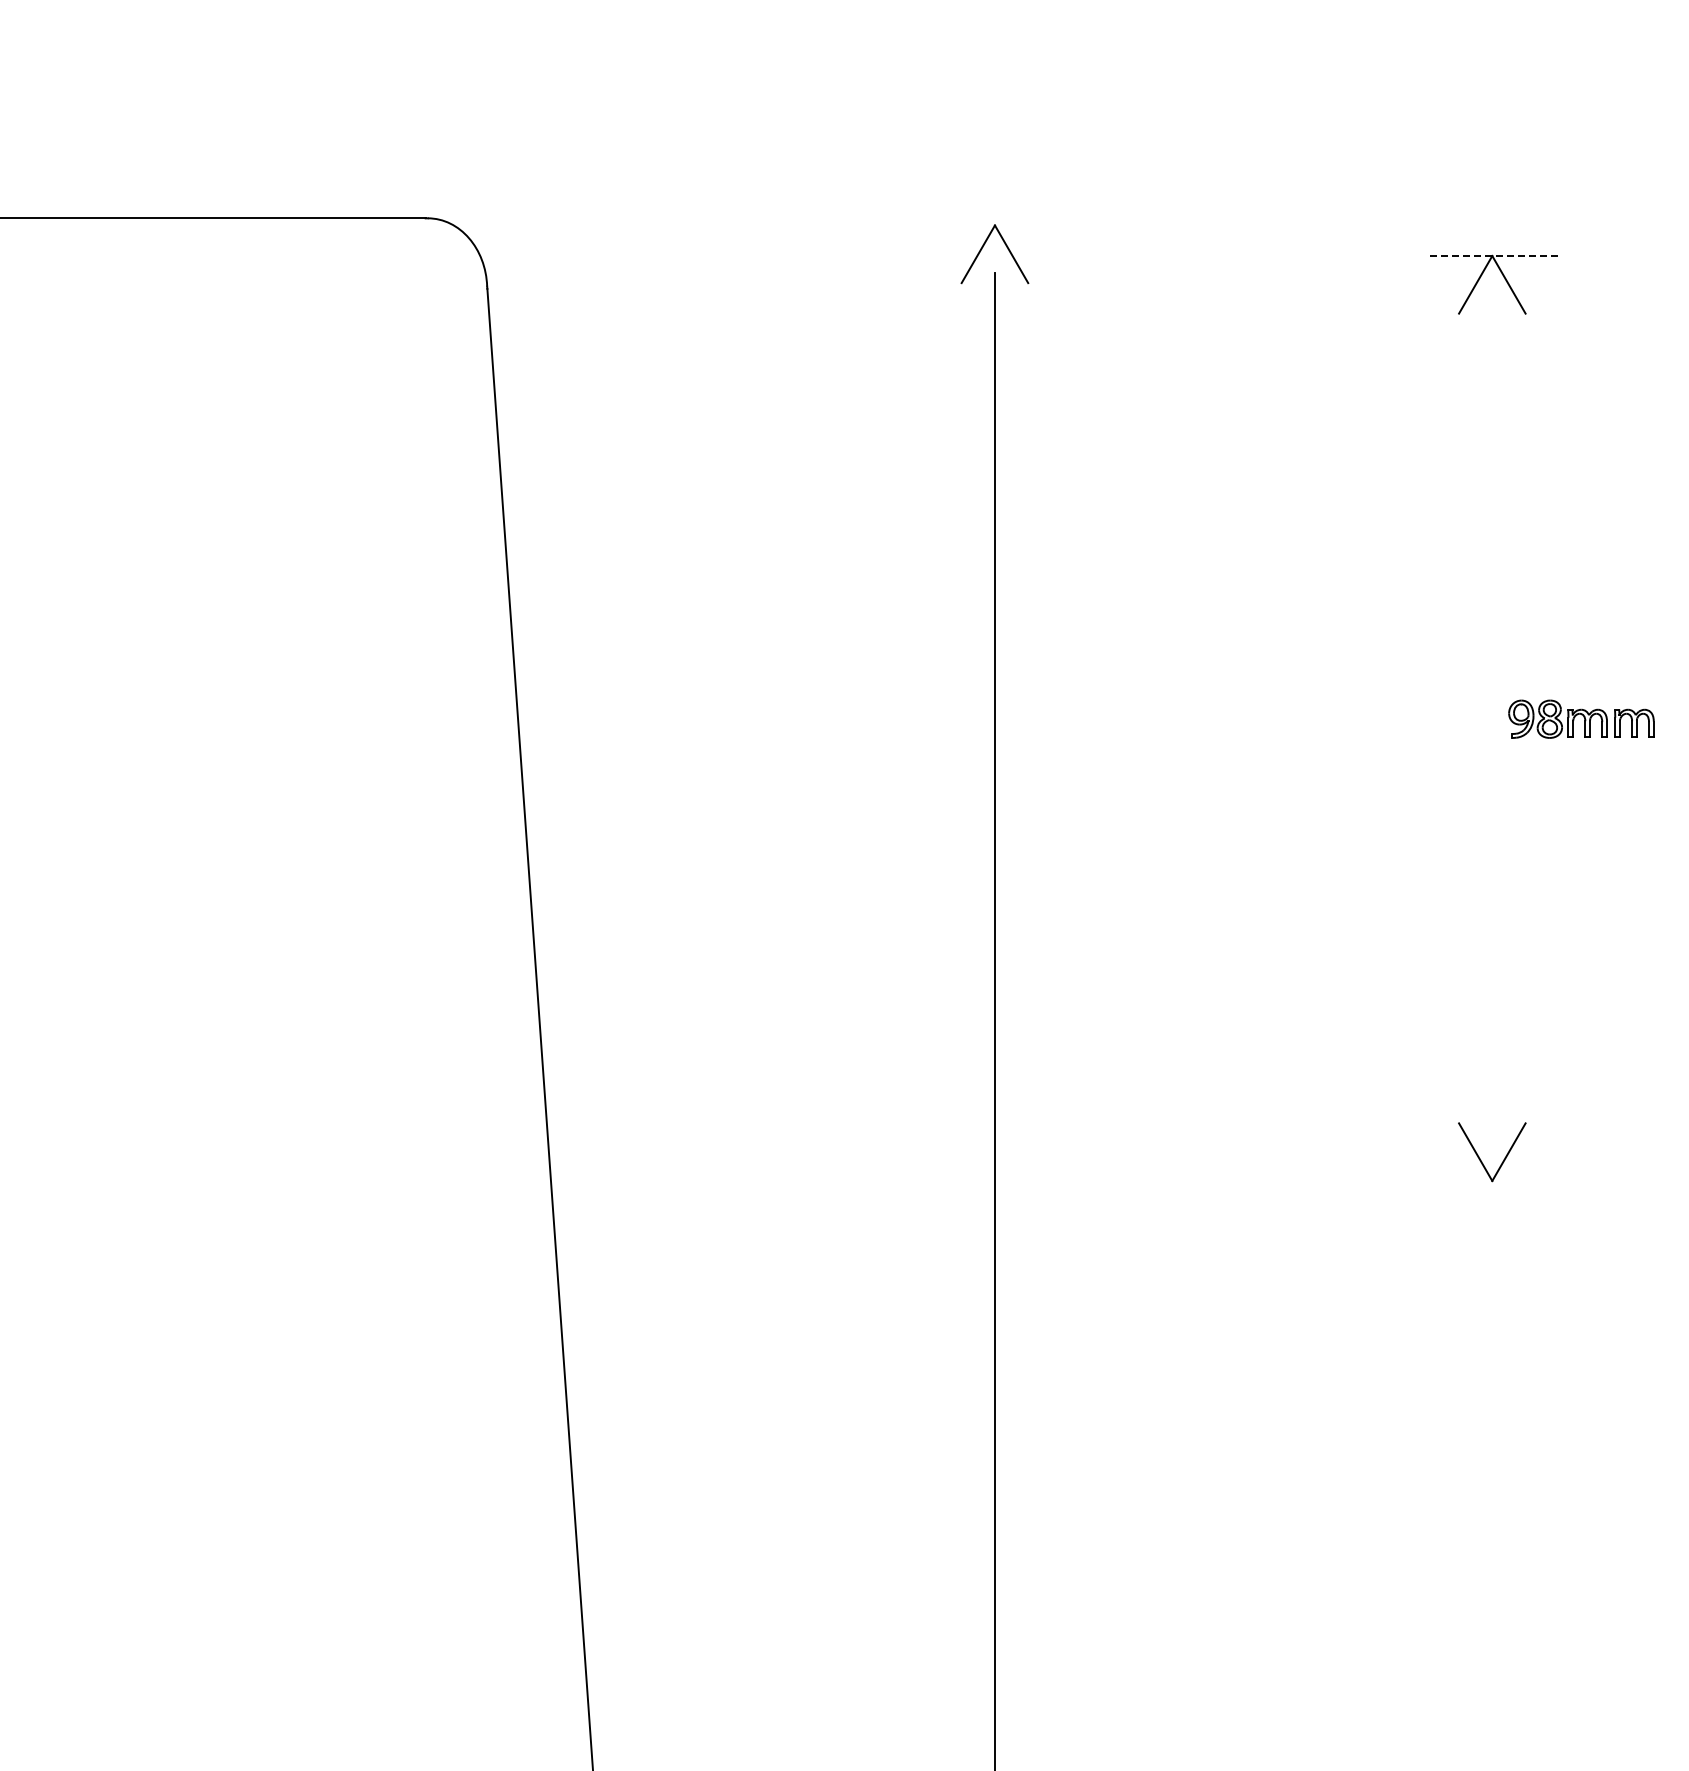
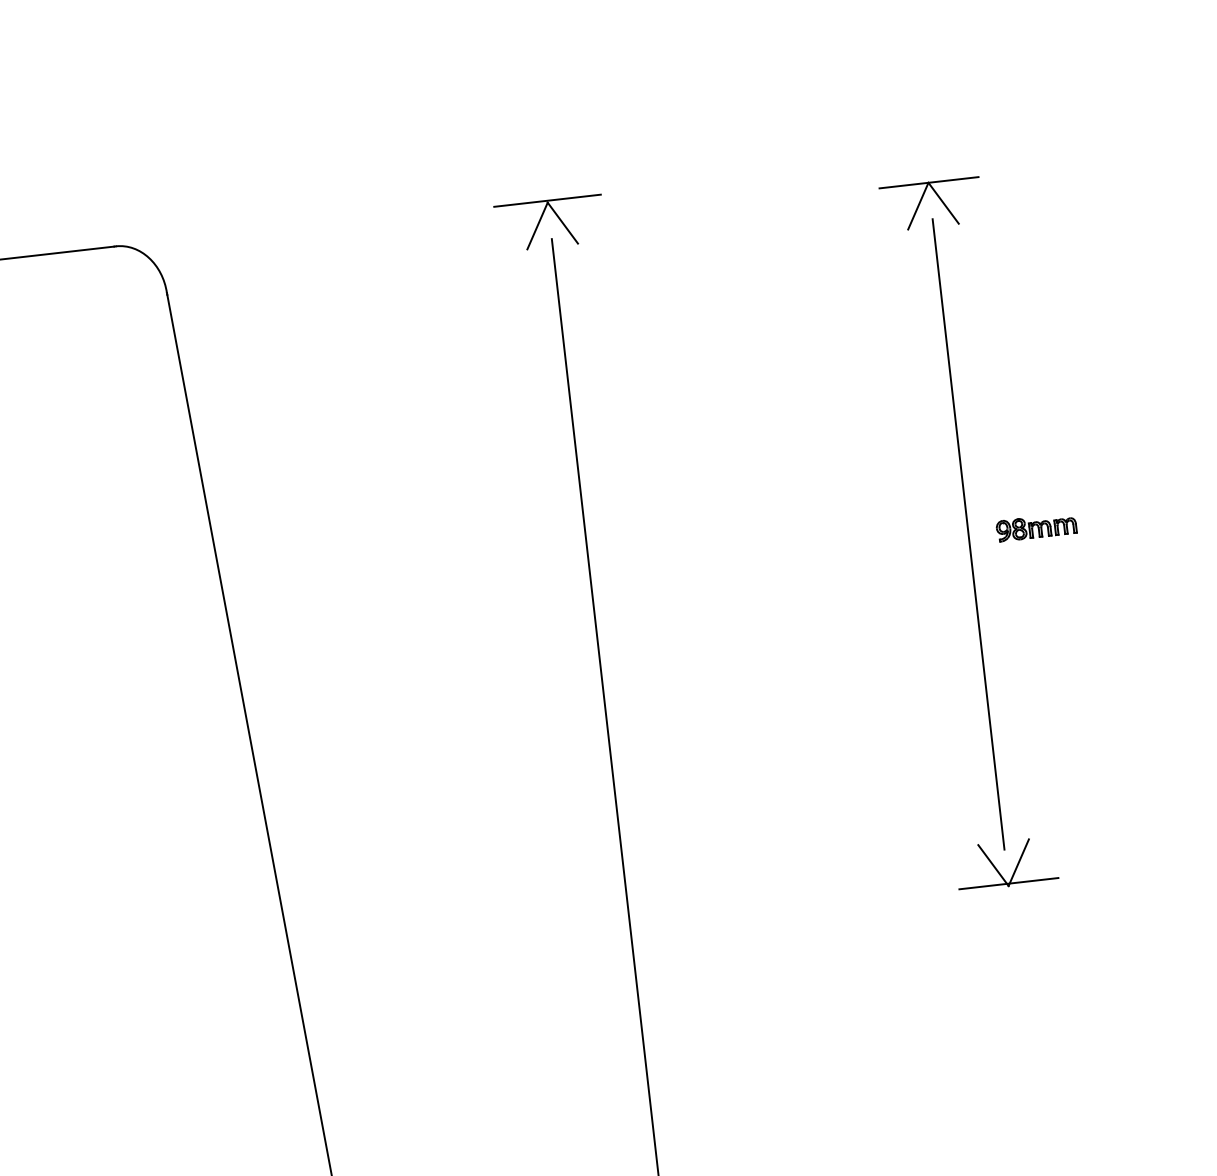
line: (994, 222) -> (547, 200), added
line: (1492, 256) -> (928, 183), dashed -> solid
line: (1492, 718) -> (968, 534), added
part: (1581, 719) -> (1036, 527), size x0.71
line: (1492, 1177) -> (1008, 883), added

